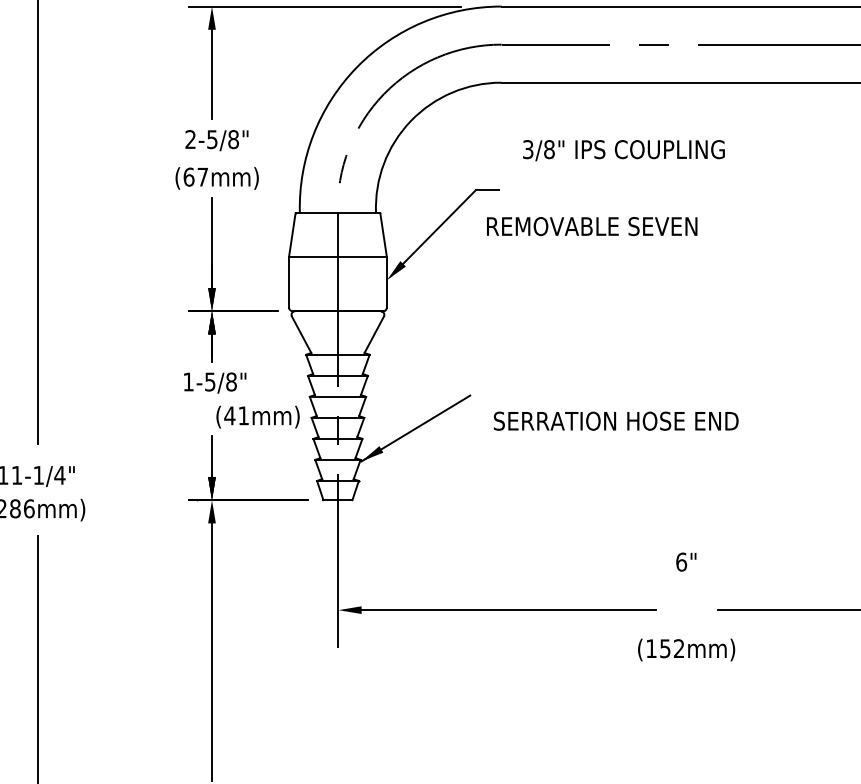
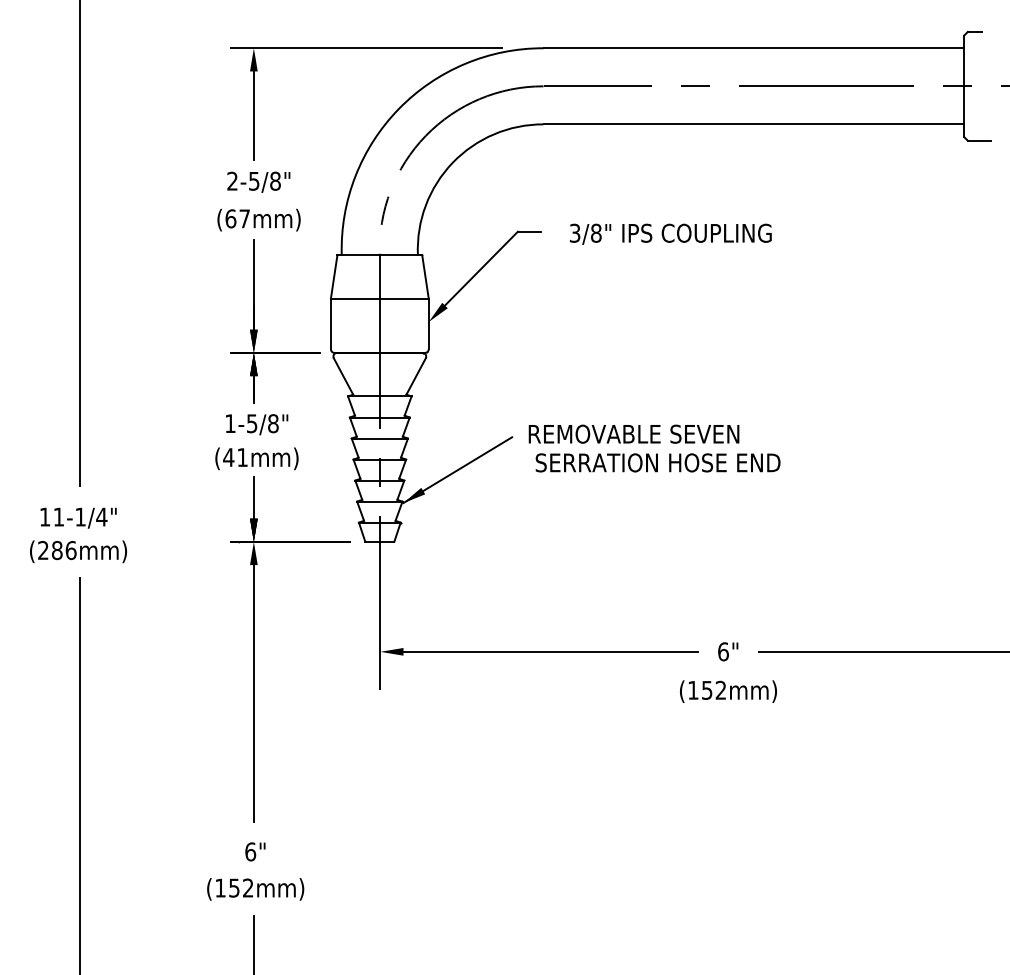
text: (623, 149) -> (670, 233), moved
text: (591, 225) -> (633, 433), moved
text: (257, 416) -> (256, 458), moved
text: (686, 561) -> (728, 651), moved

